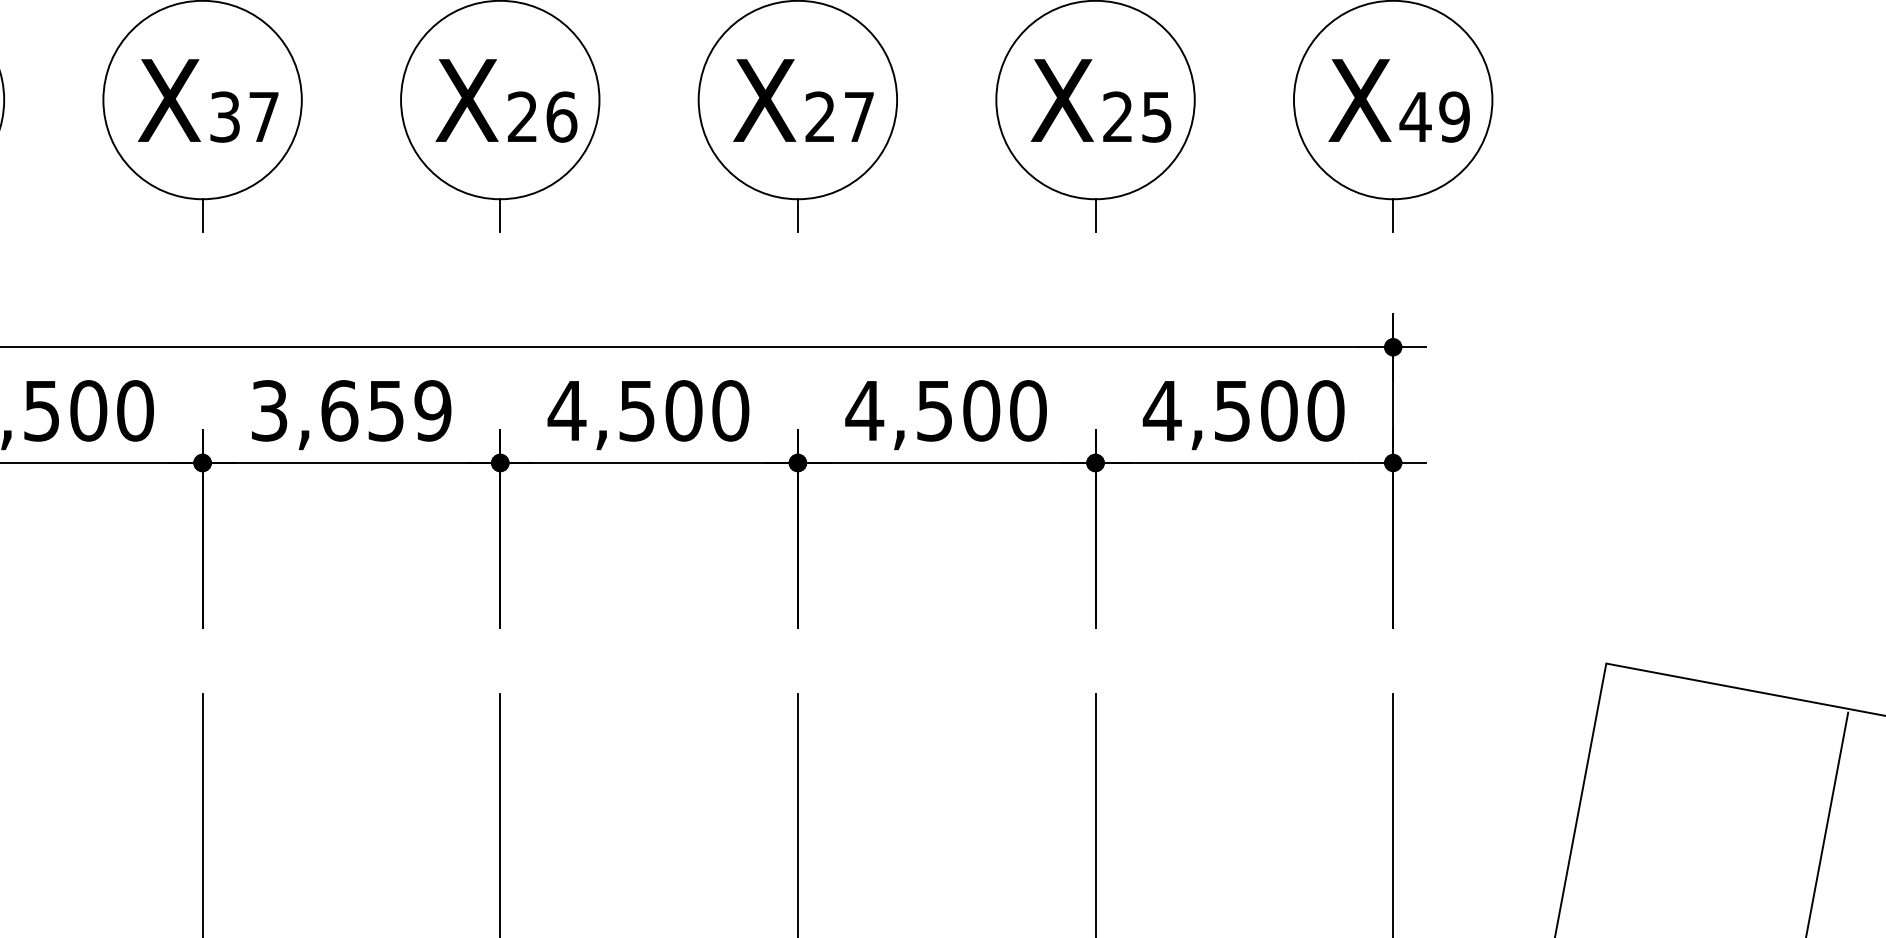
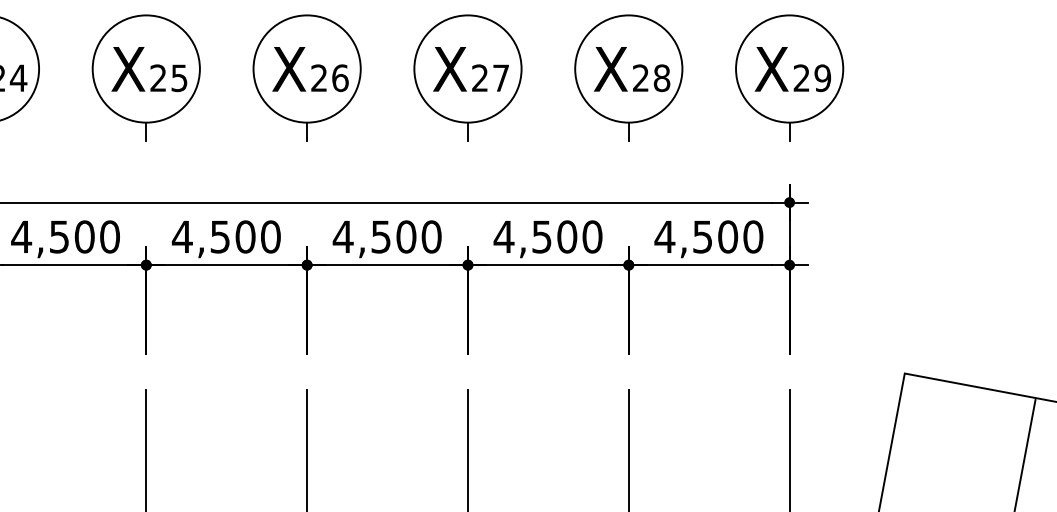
text: (1415, 115) -> (801, 77), 49 -> 29
text: (243, 117) -> (168, 78), 37 -> 25
text: (1156, 117) -> (661, 78), 25 -> 28
text: (349, 409) -> (225, 236), 3,659 -> 4,500

